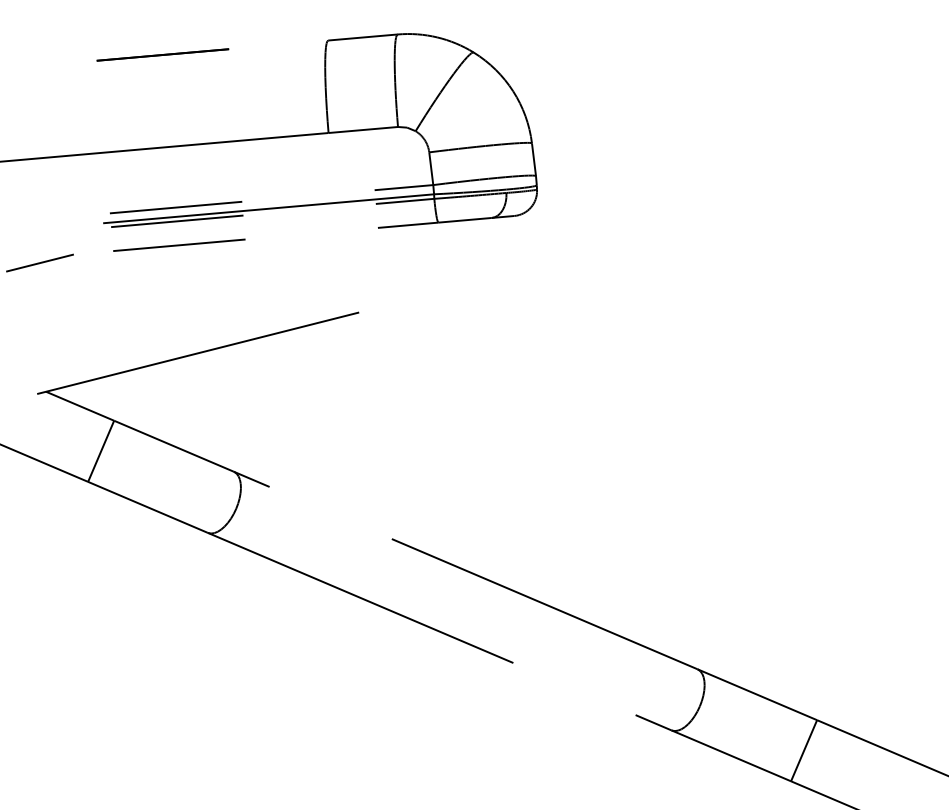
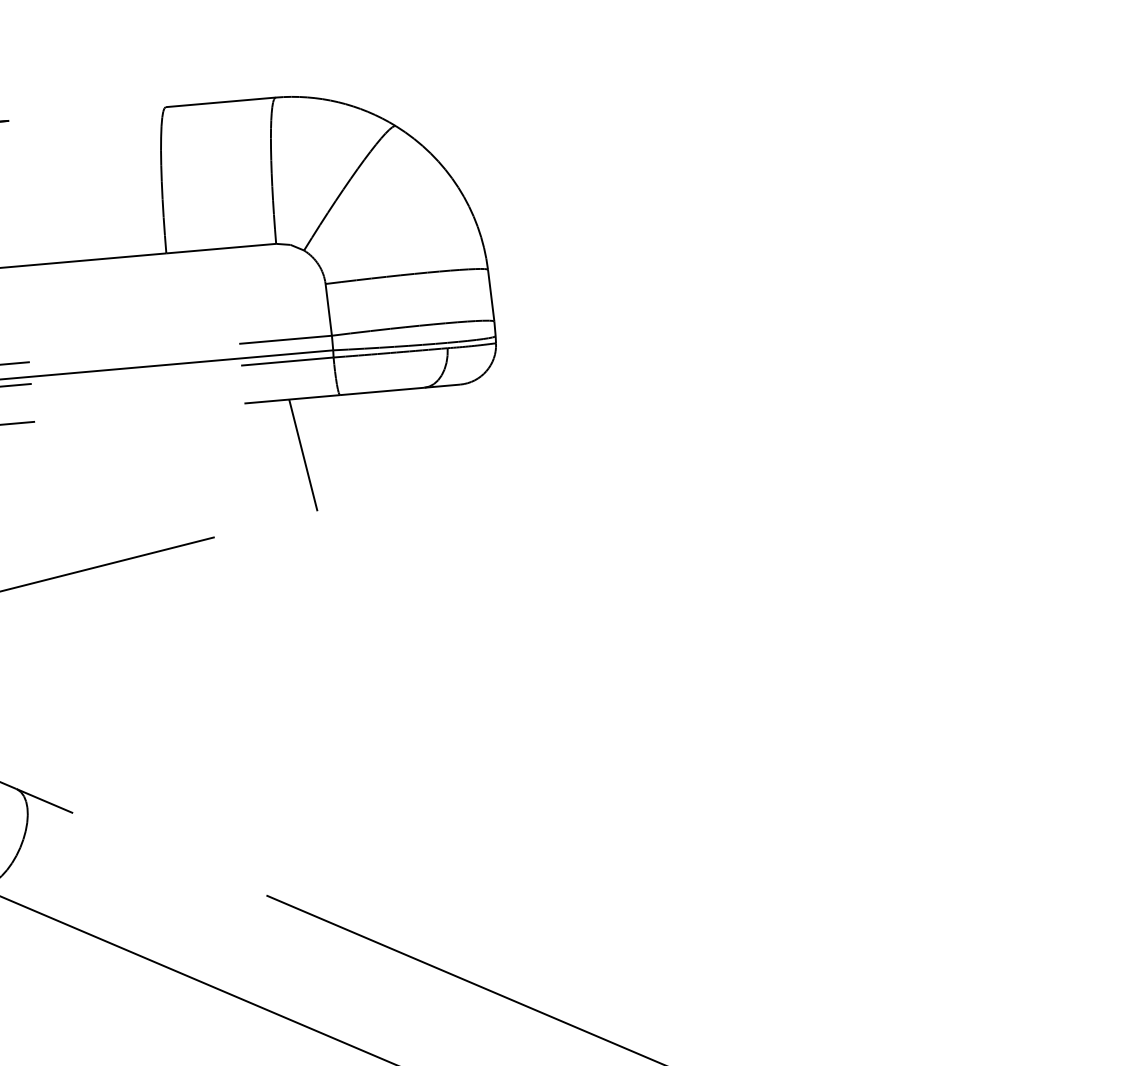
line: (415, 260) -> (303, 455), added

